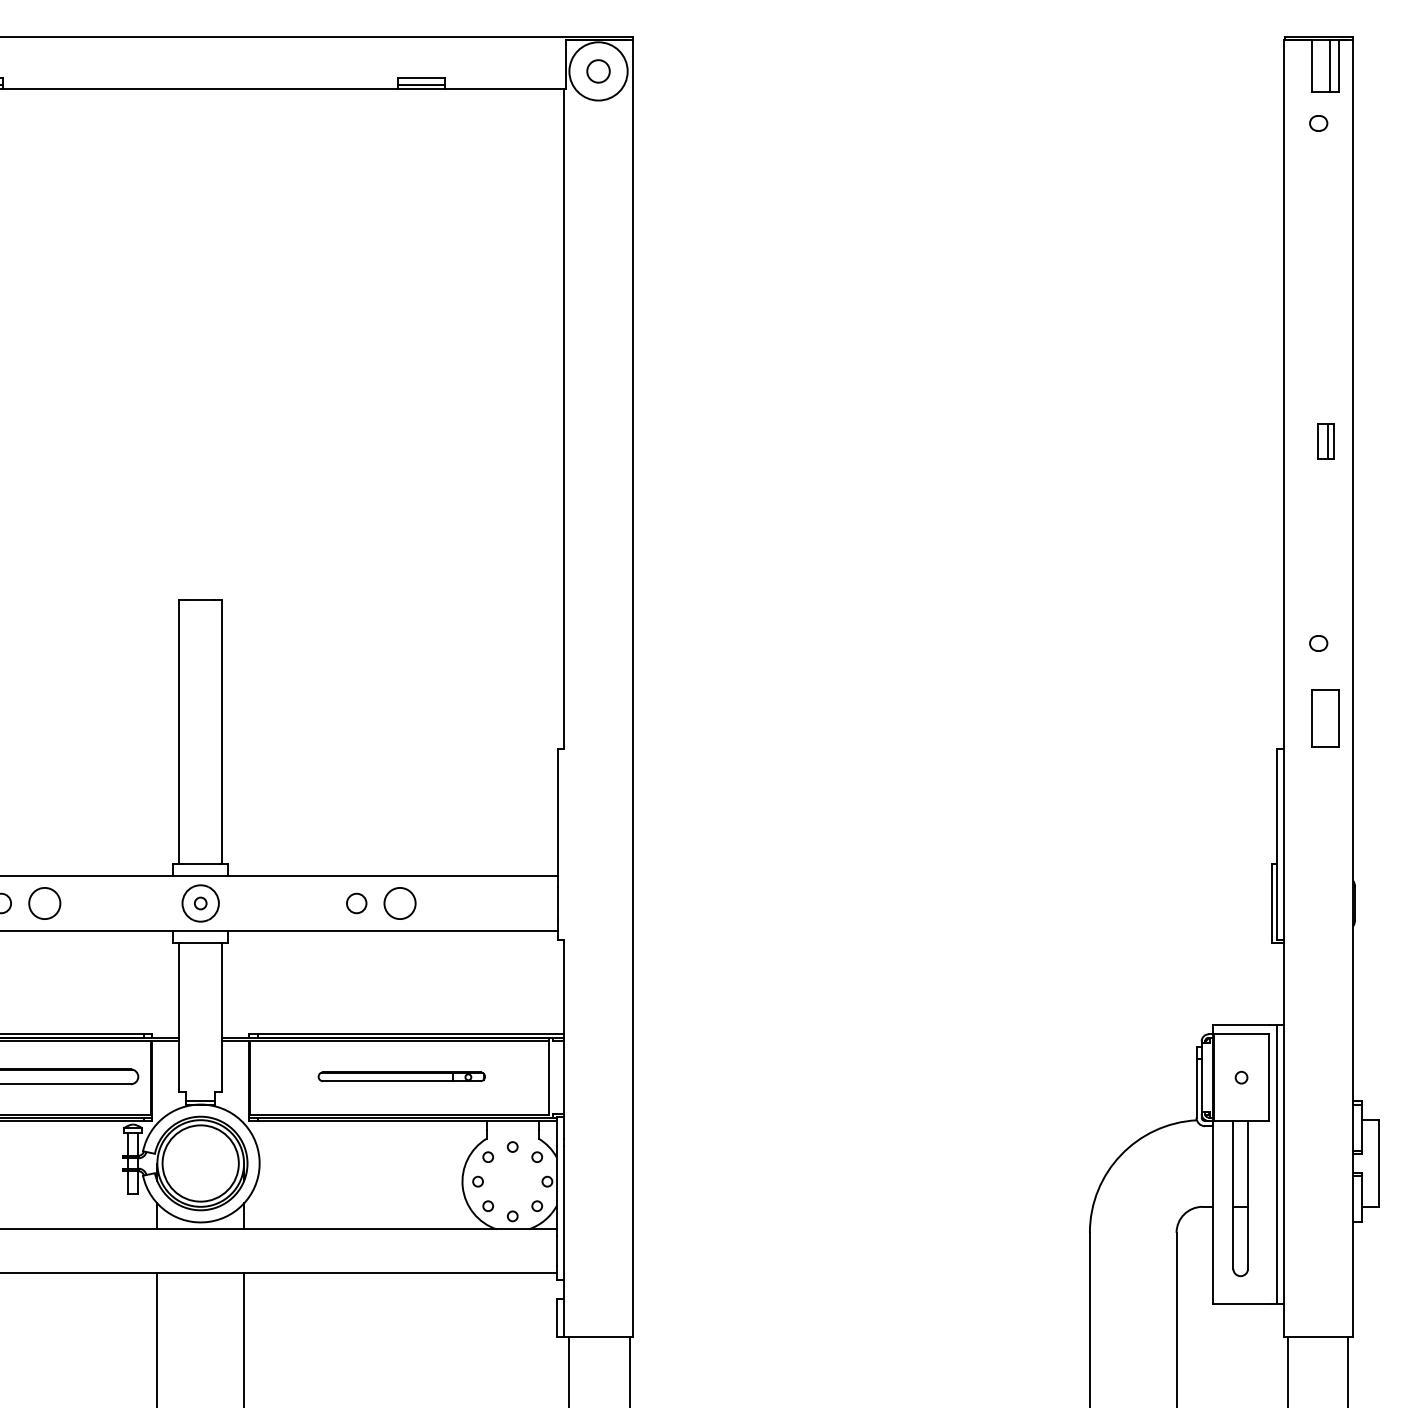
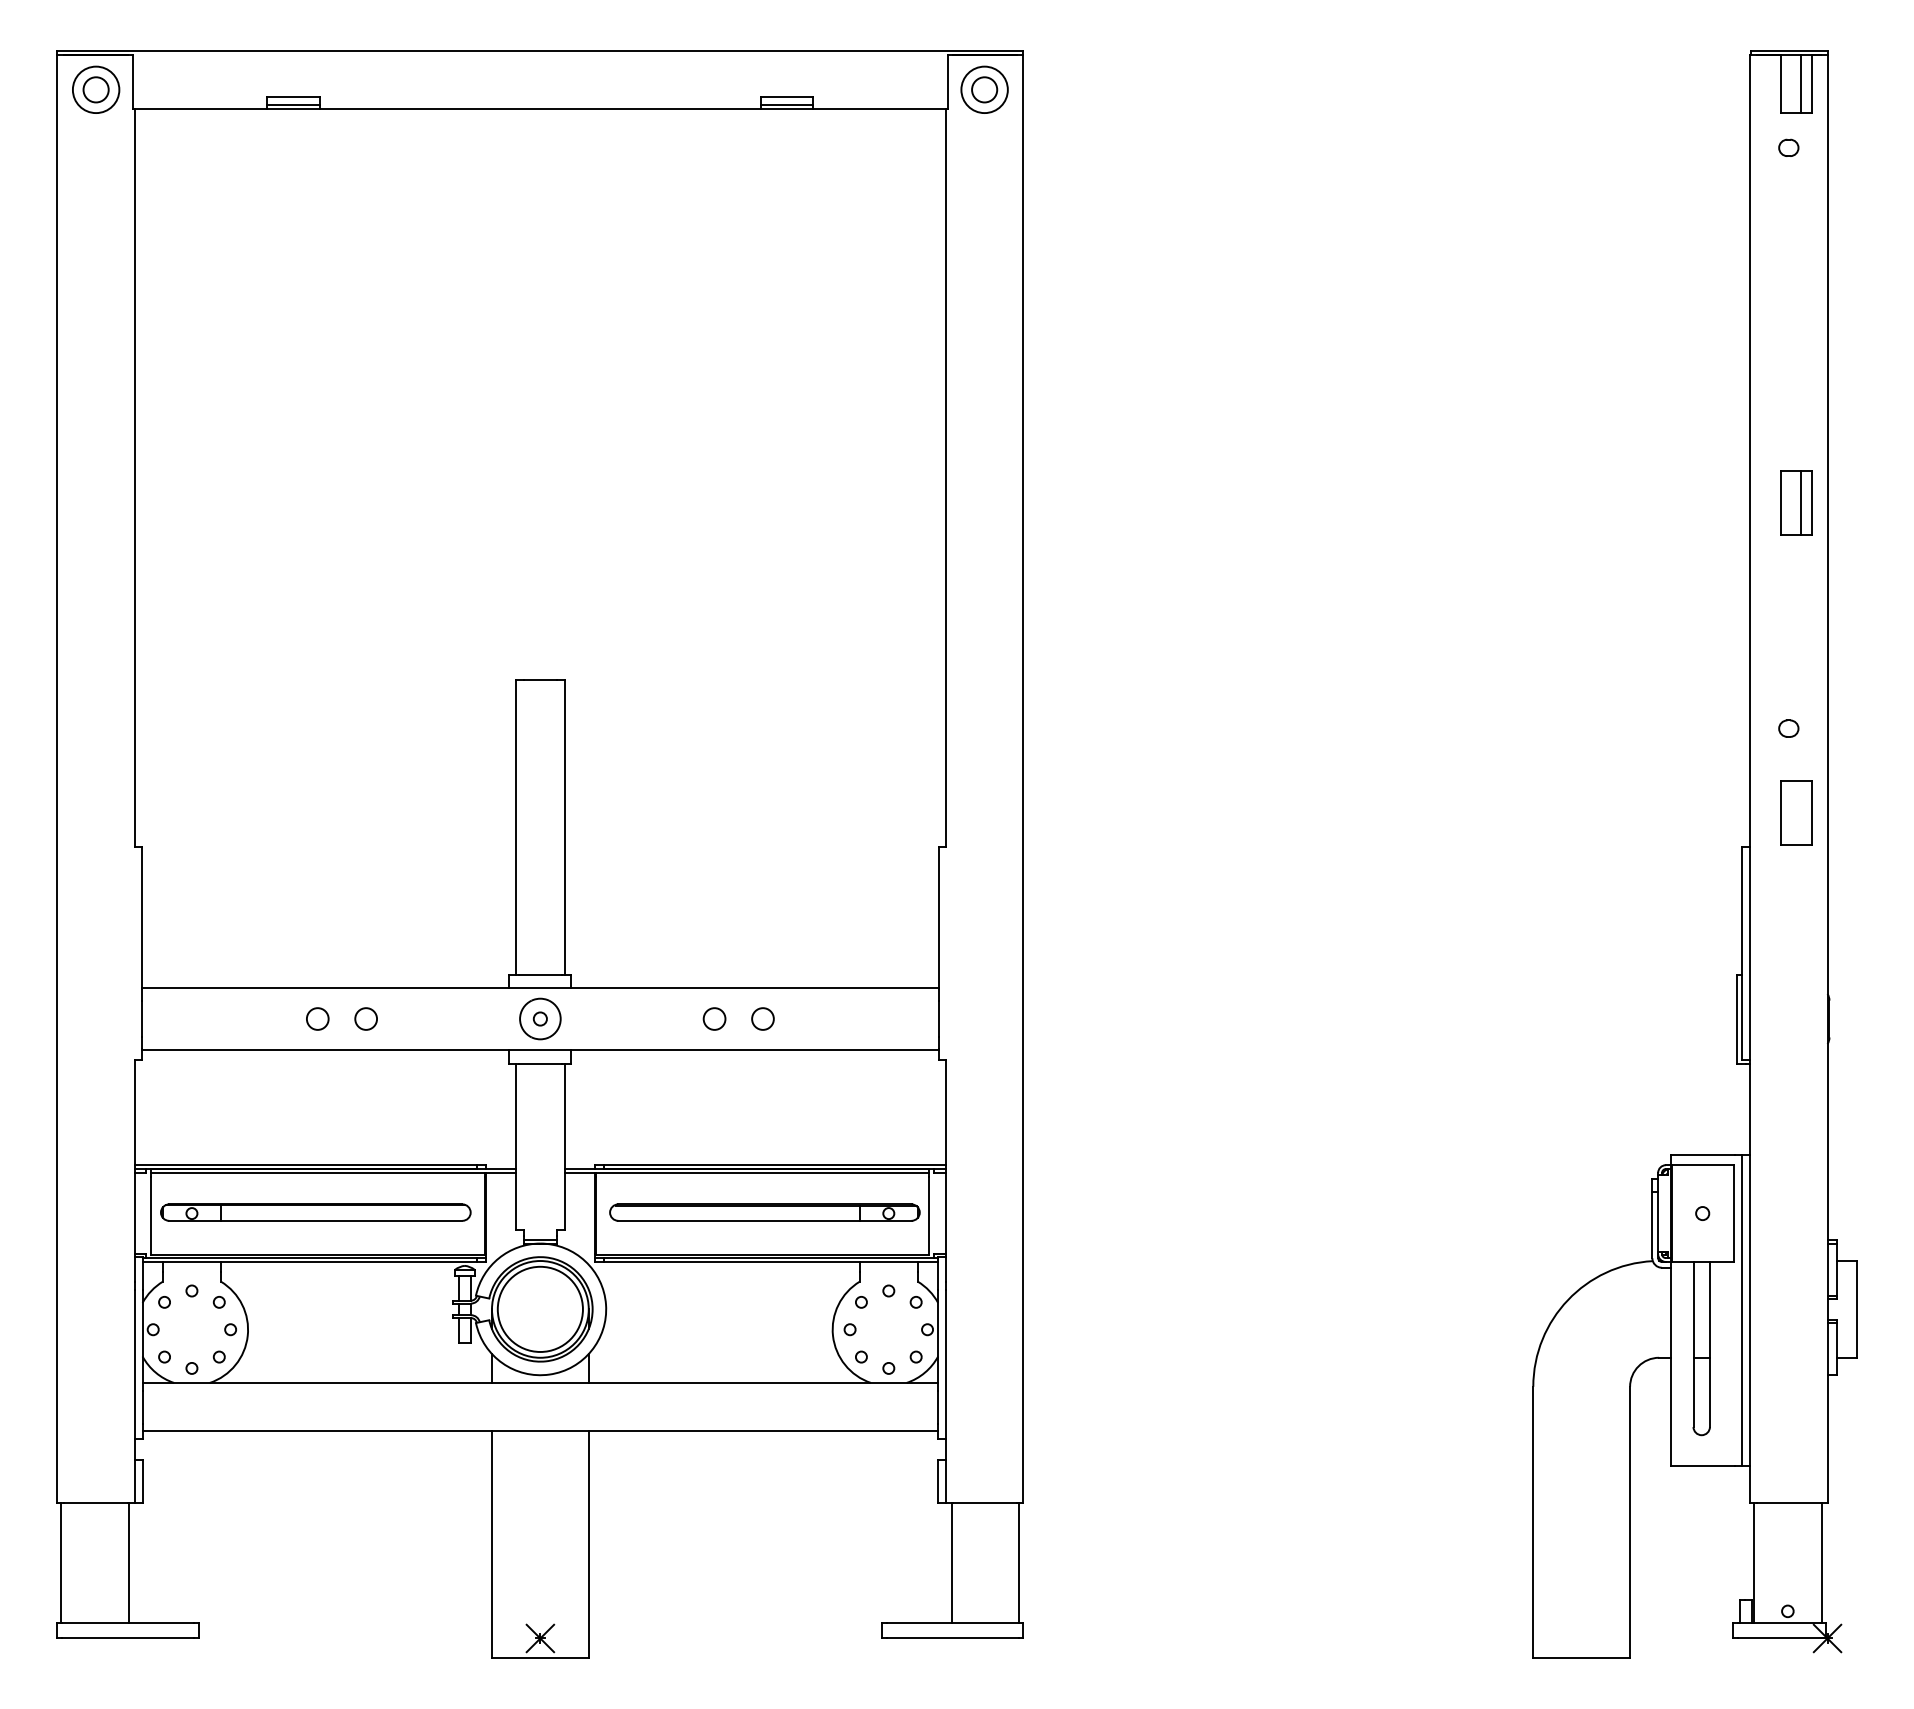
circle: (598, 71) -> (984, 89), size x0.71
part: (1325, 440) -> (1796, 502), size x1.67
circle: (44, 903) -> (365, 1018), size x0.62
circle: (399, 903) -> (762, 1018), size x0.62
part: (401, 1076) -> (764, 1212), size x1.67

